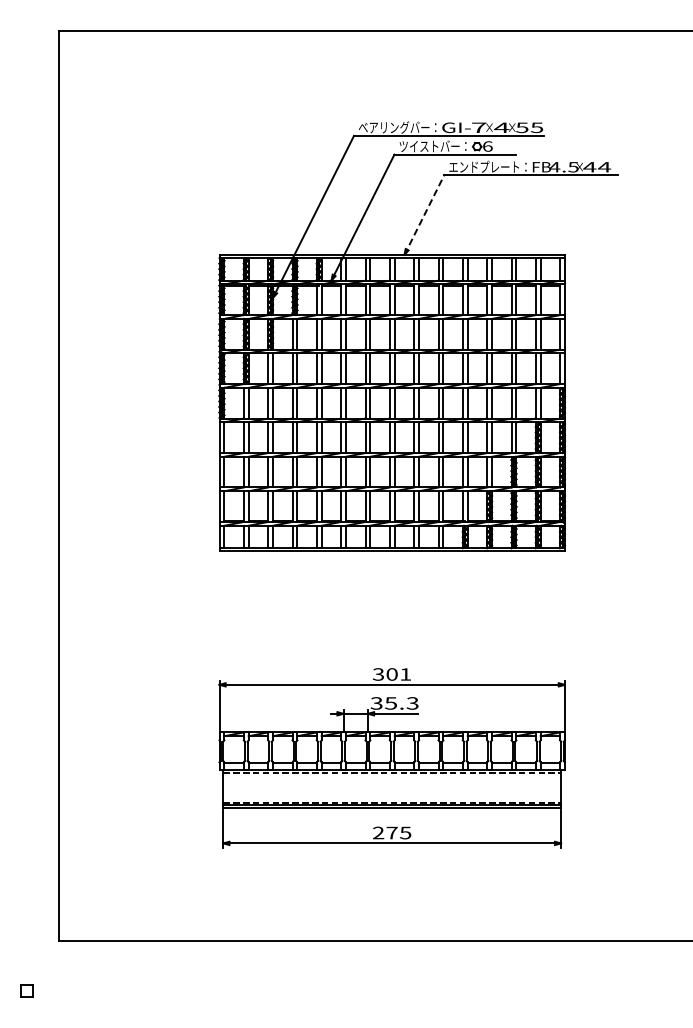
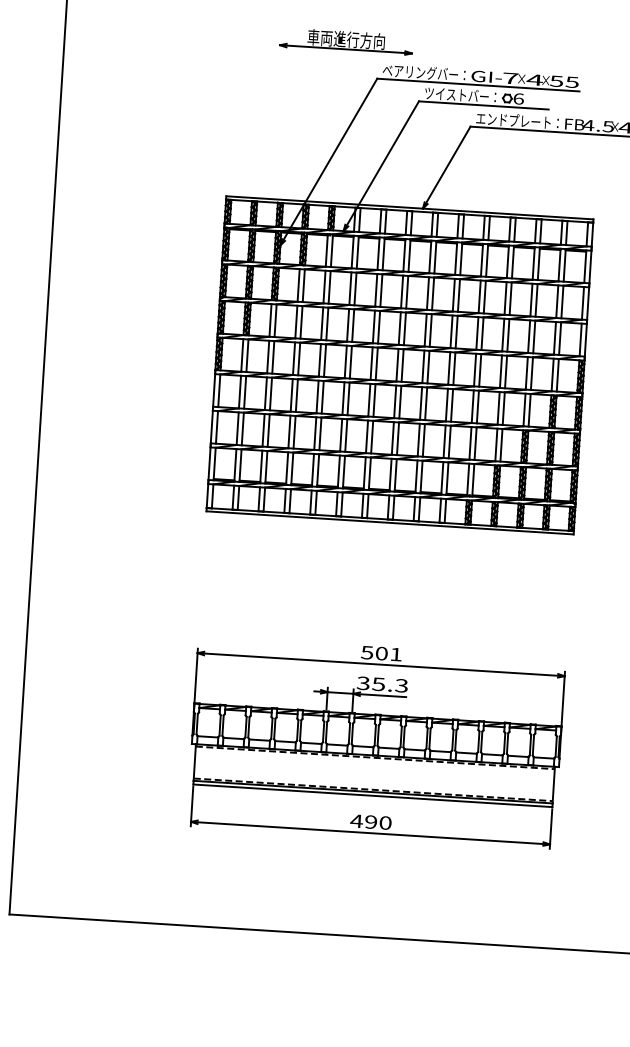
part: (322, 102) -> (346, 41), added
line: (424, 215) -> (446, 168), dashed -> solid
text: (378, 674) -> (367, 652), 301 -> 501
text: (391, 832) -> (370, 821), 275 -> 490

